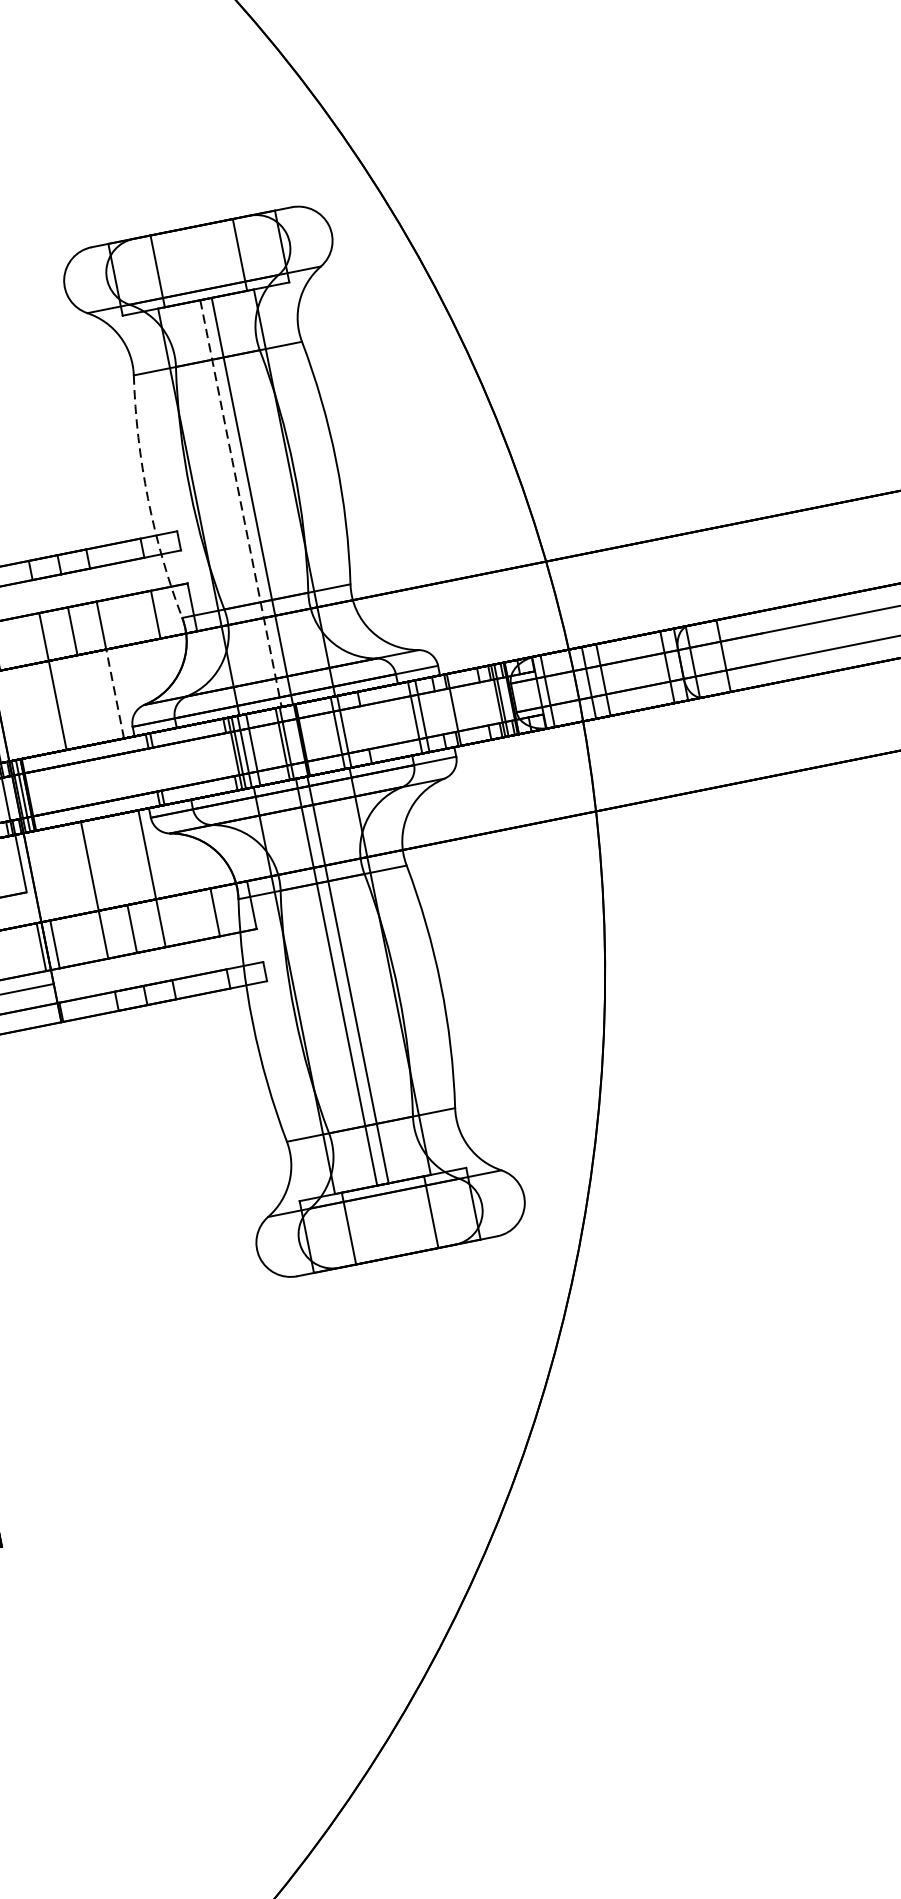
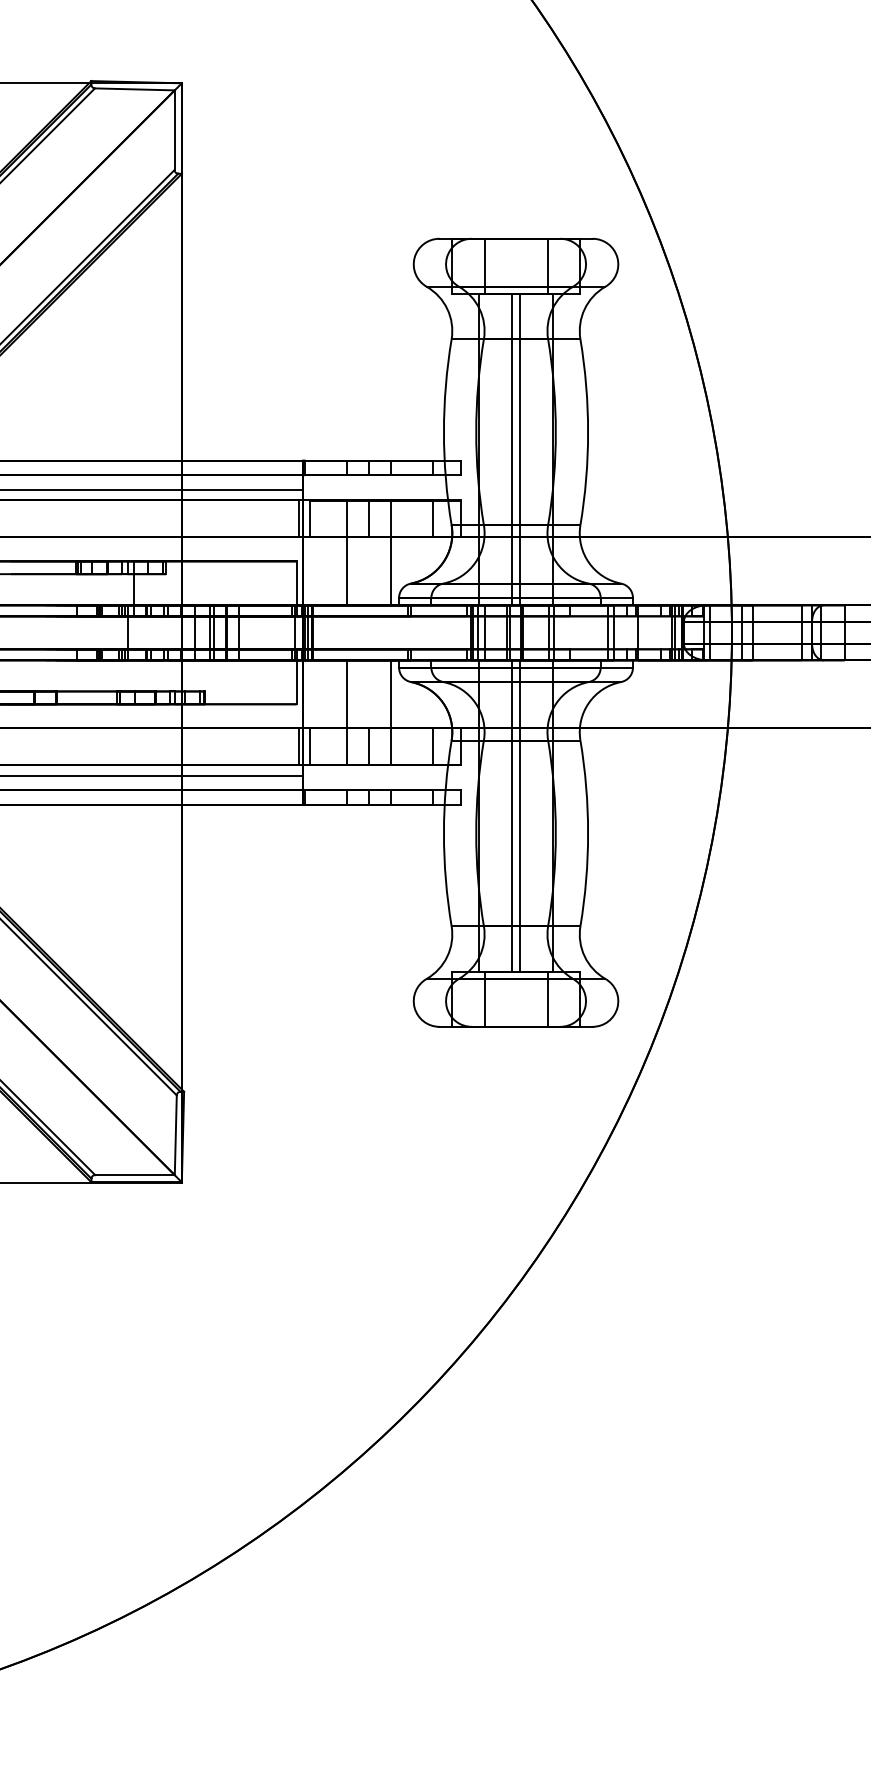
arc: (147, 499) -> (443, 432), dashed -> solid
line: (240, 503) -> (511, 449), dashed -> solid
line: (115, 692) -> (391, 570), dashed -> solid

